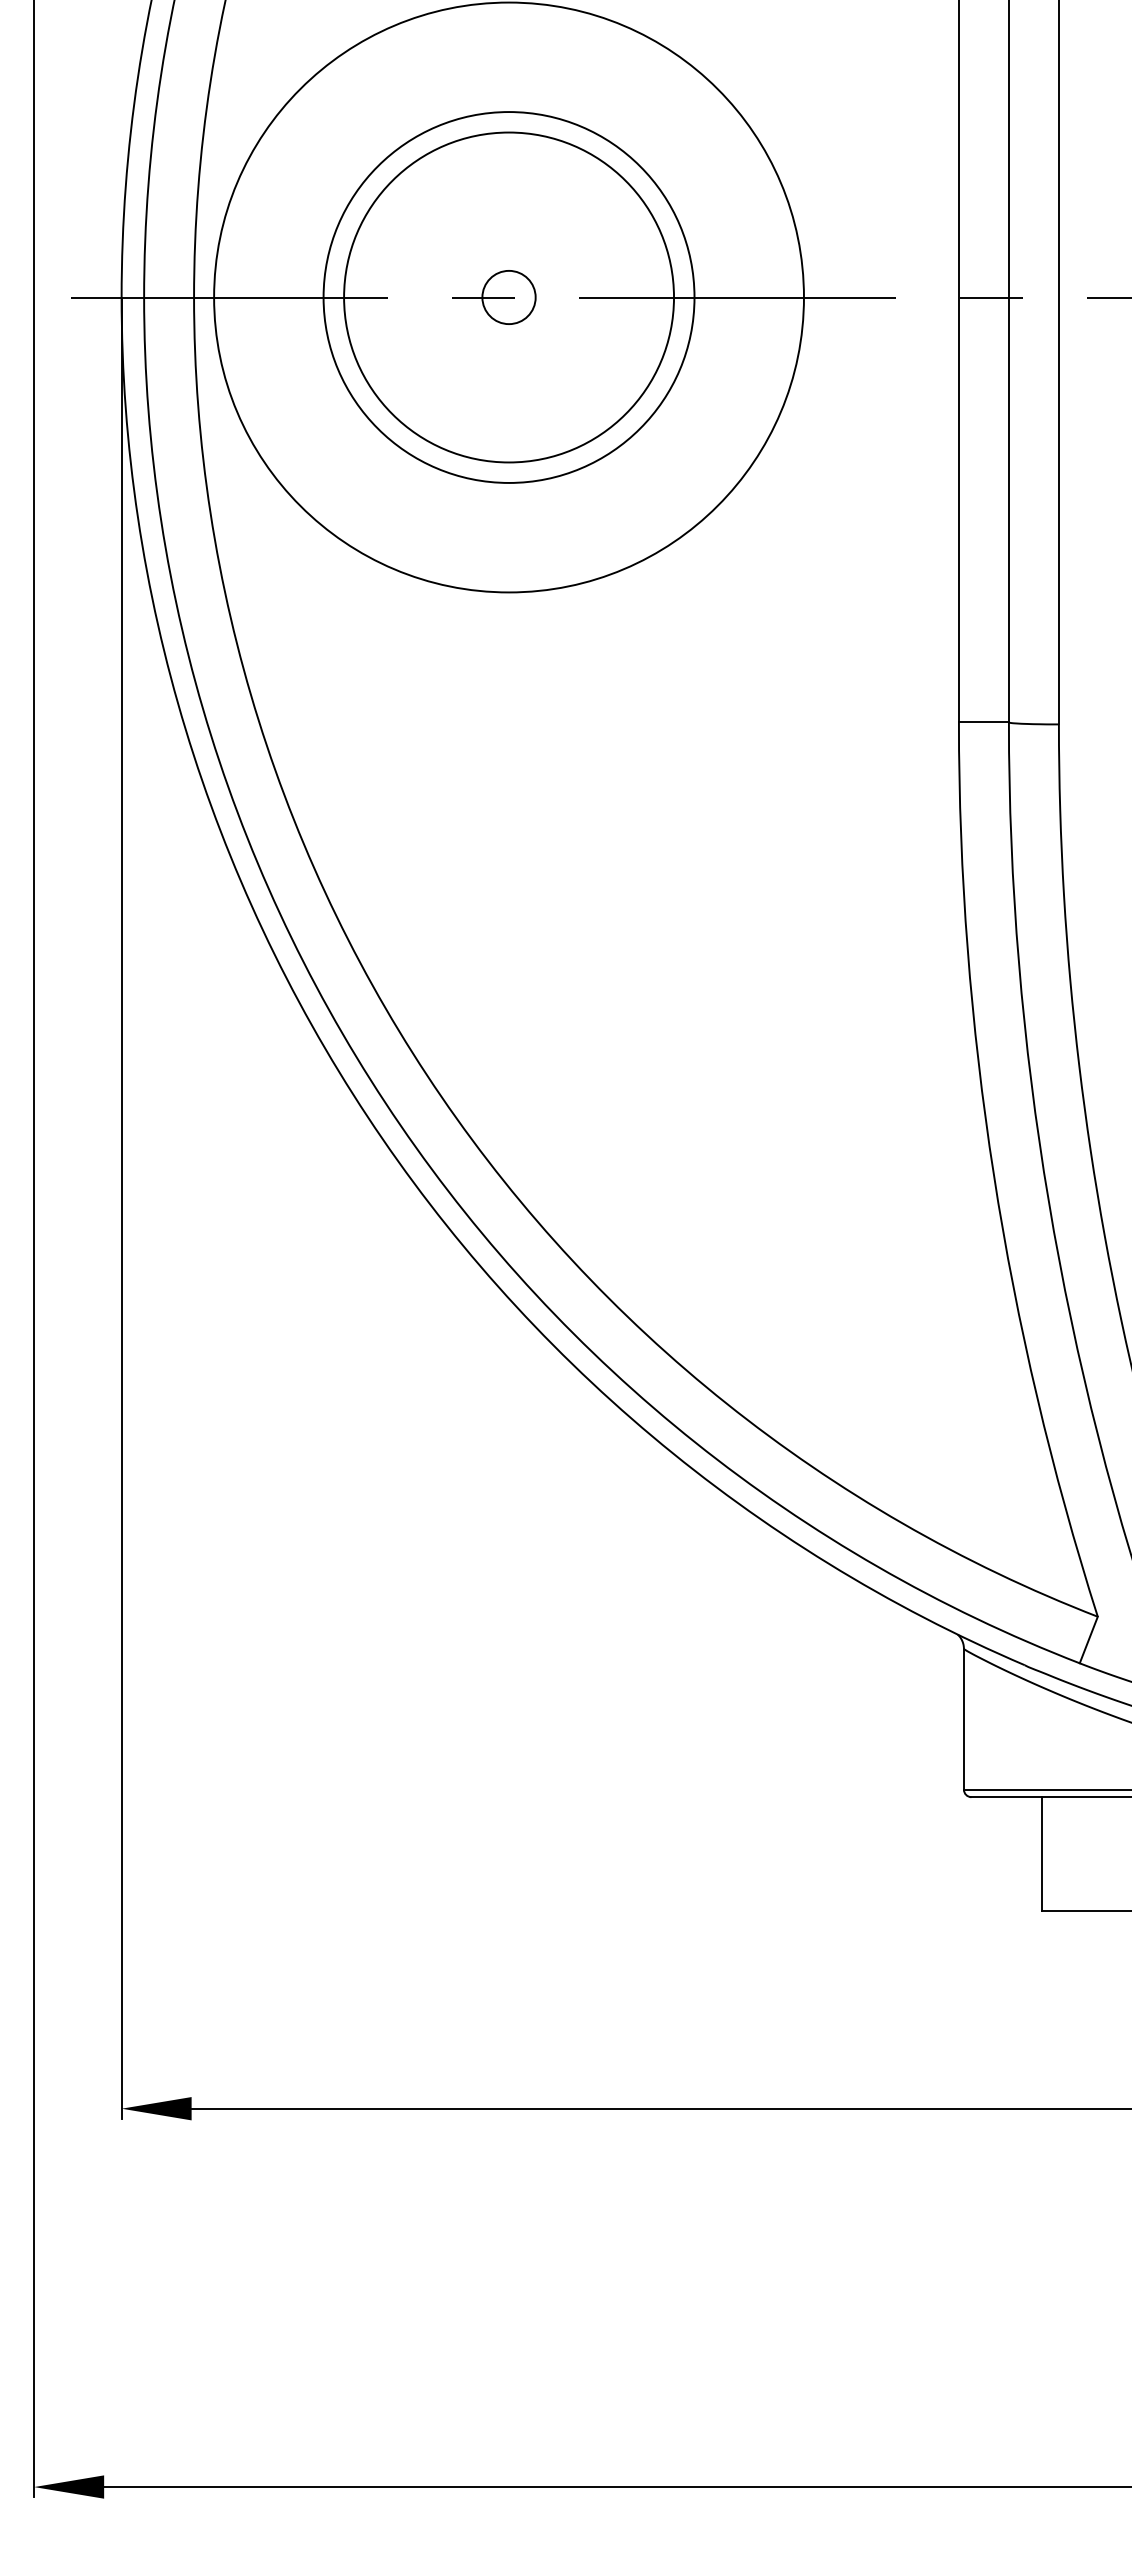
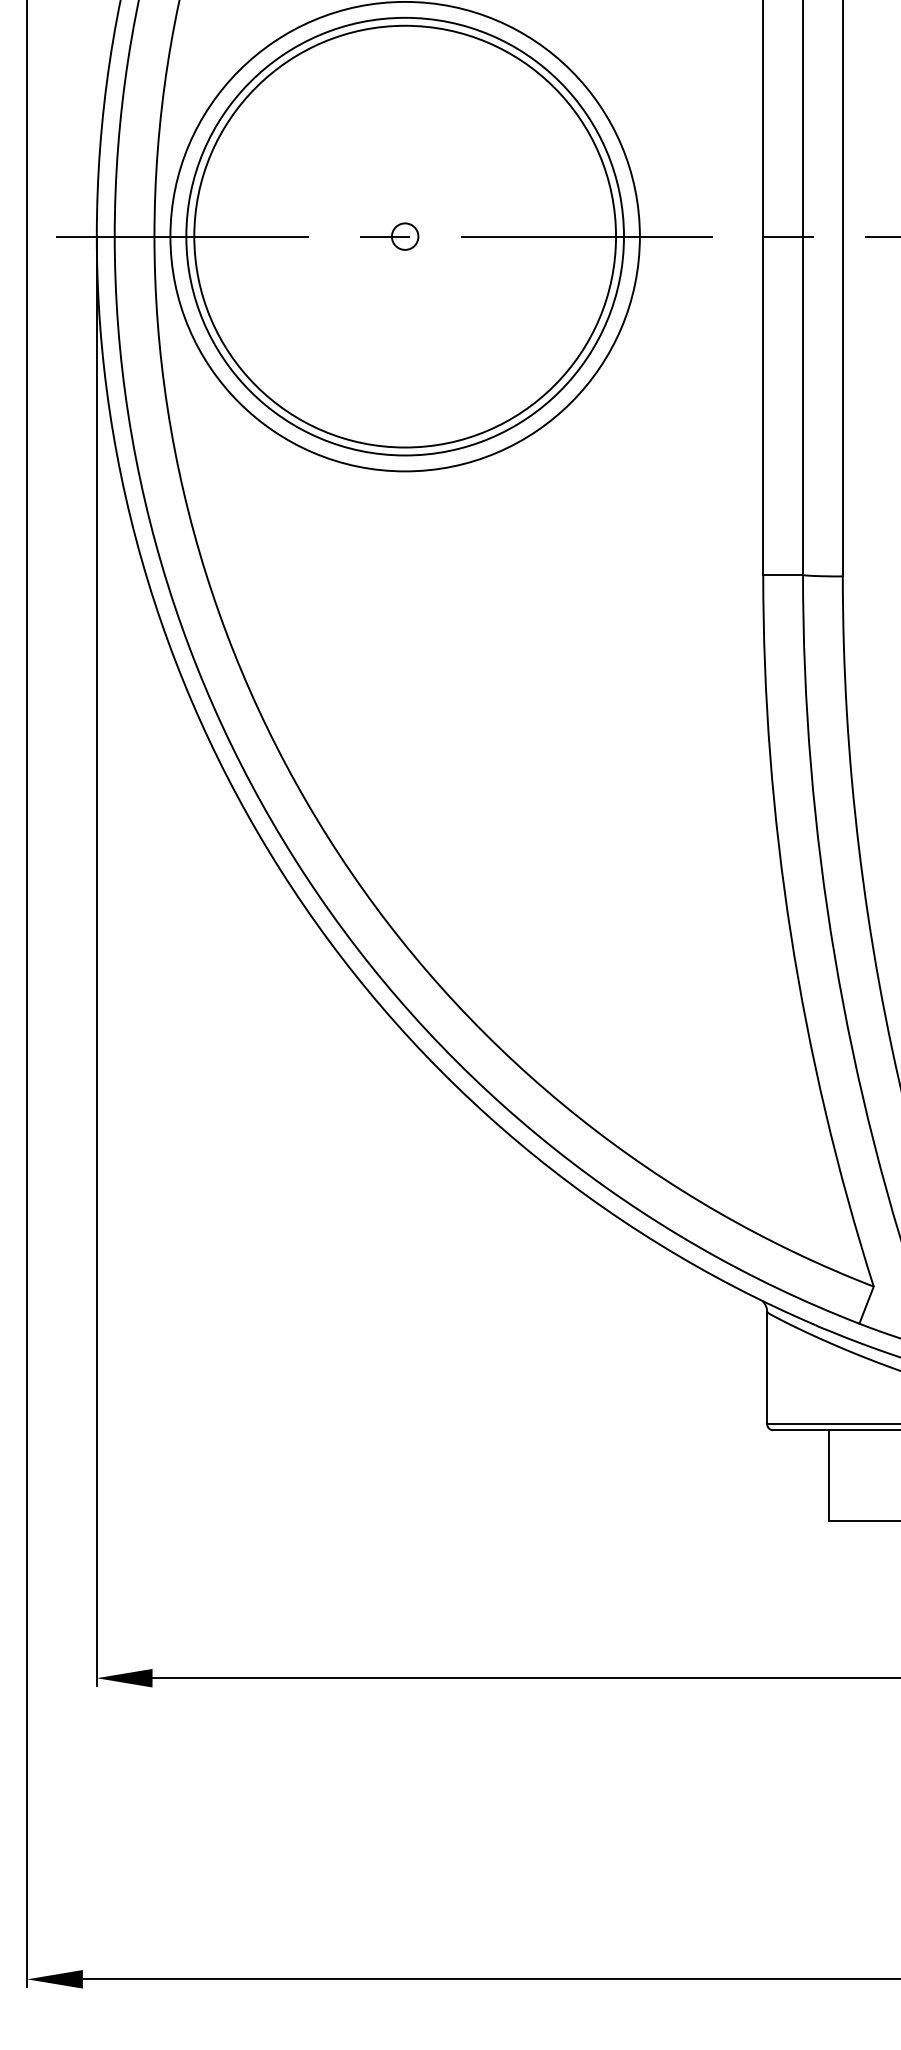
circle: (508, 297) -> (404, 236), size x0.62
circle: (508, 297) -> (404, 236), size x1.43
circle: (508, 297) -> (404, 236), size x1.67

